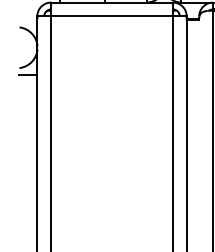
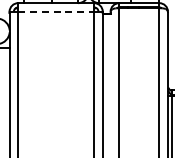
line: (112, 15) -> (56, 11), solid -> dashed

